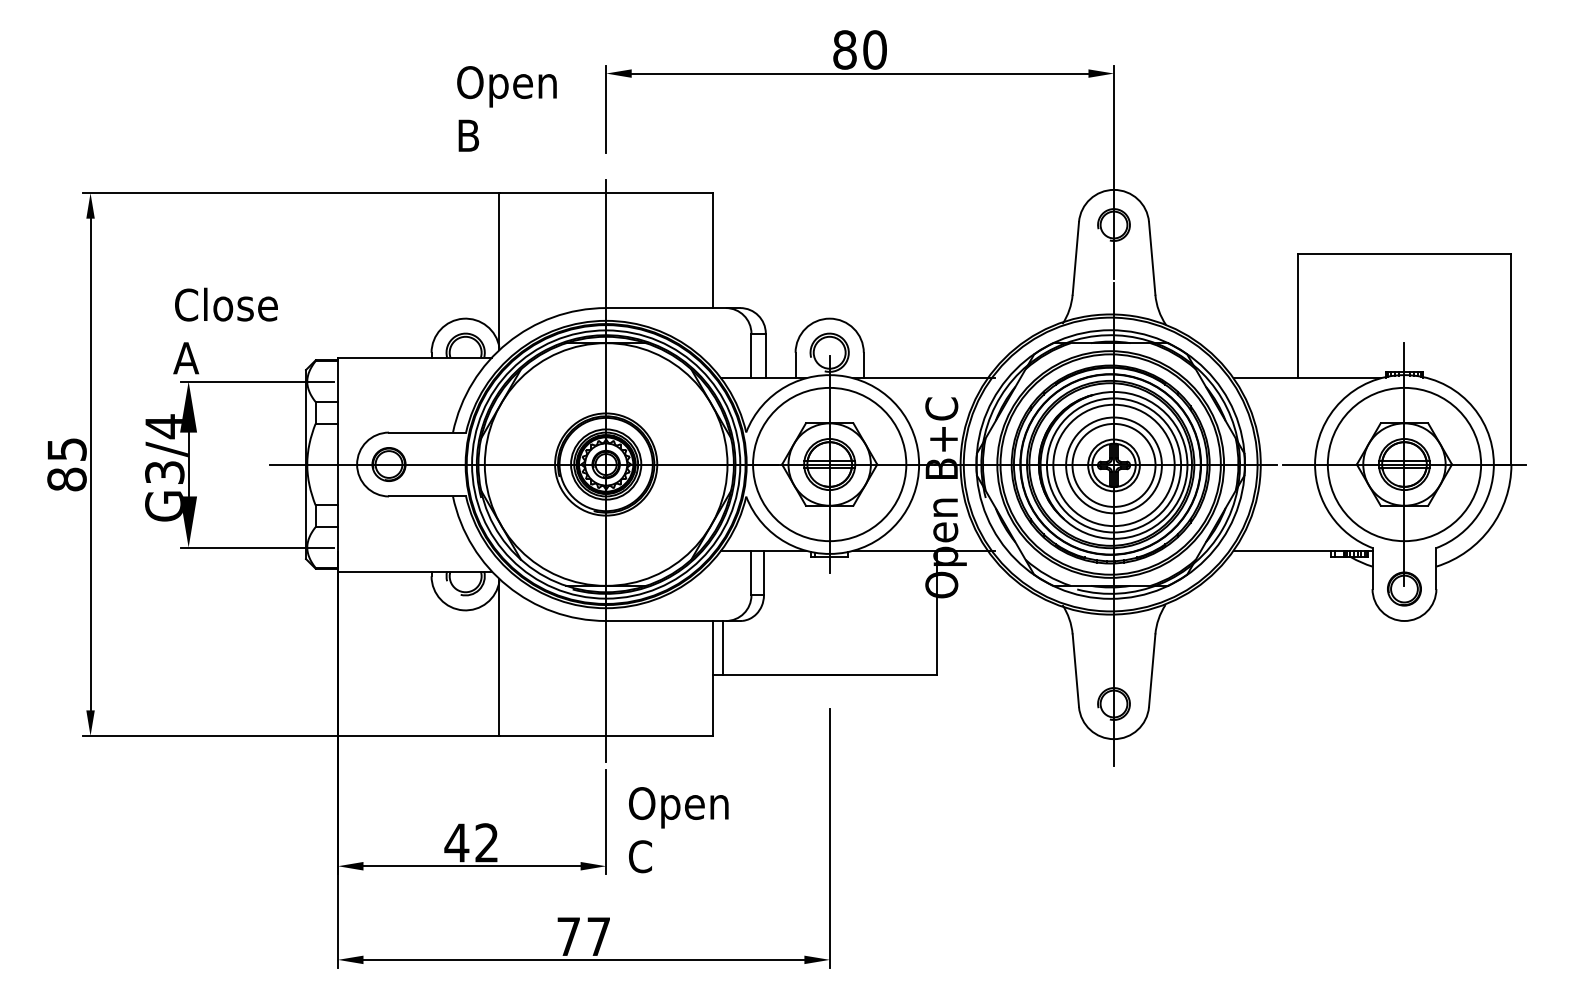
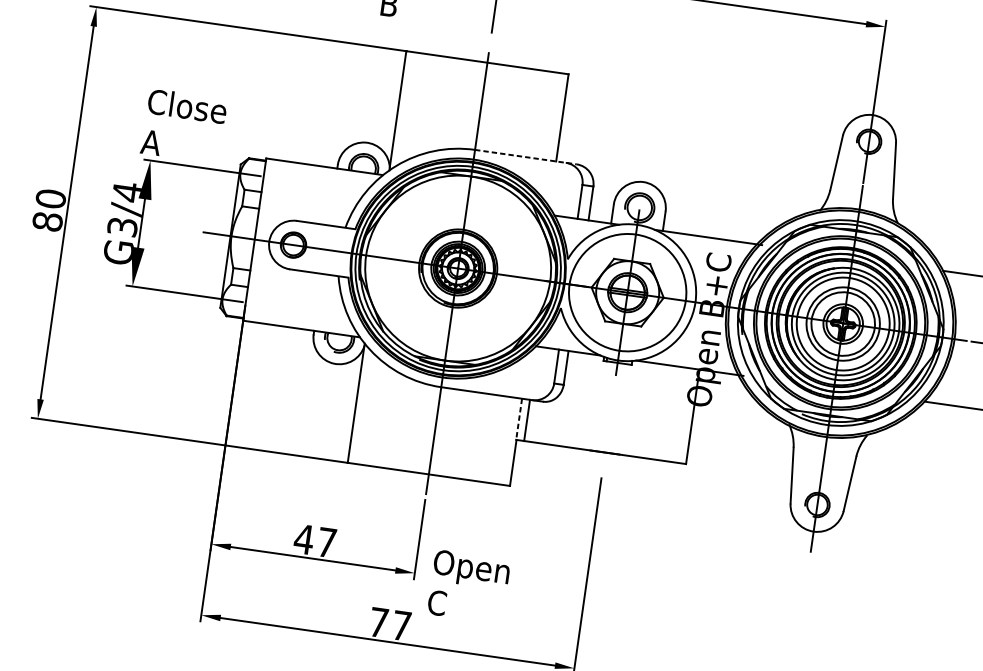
line: (673, 308) -> (526, 157), solid -> dashed
text: (66, 449) -> (50, 198), 85 -> 80
line: (712, 648) -> (518, 419), solid -> dashed
text: (678, 830) -> (468, 587), moved
text: (486, 842) -> (326, 542), 42 -> 47

